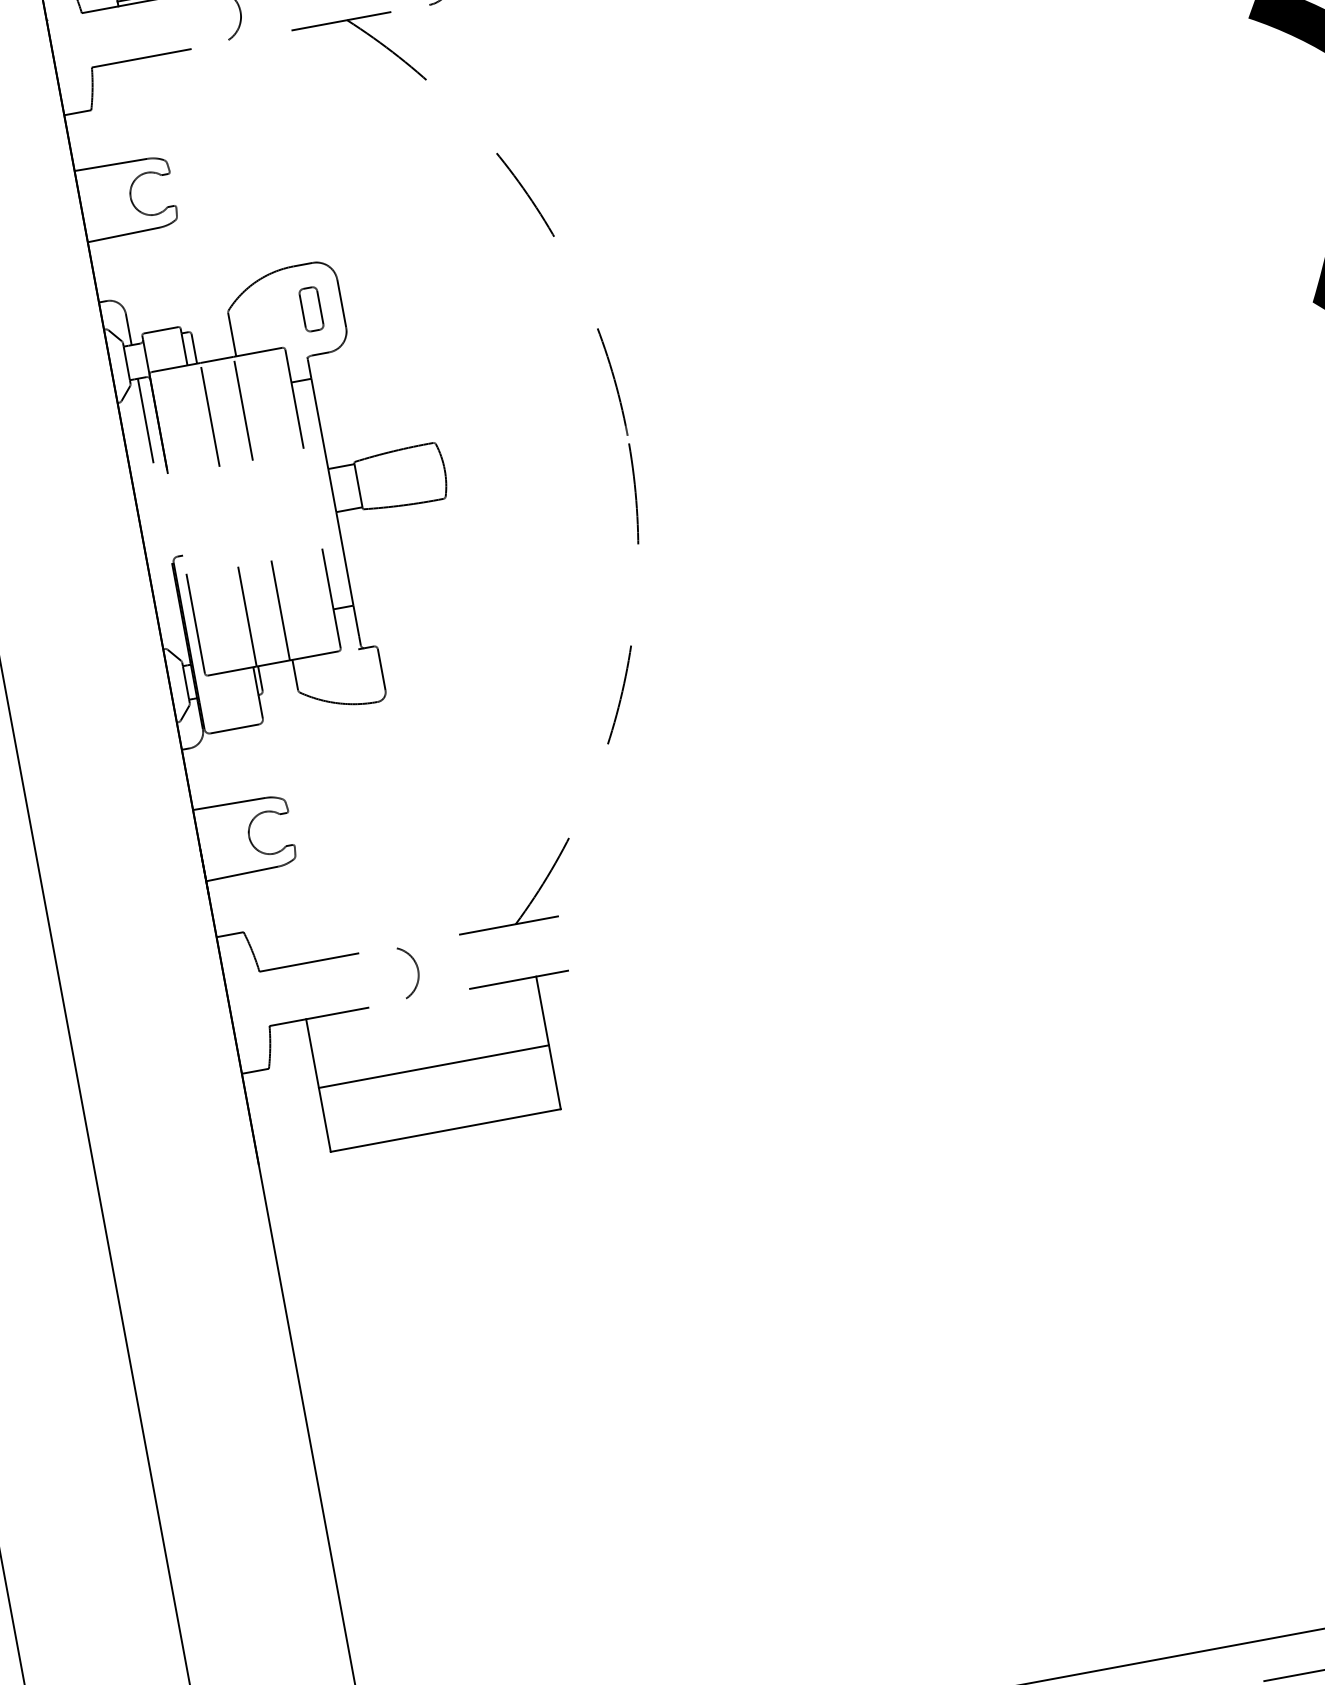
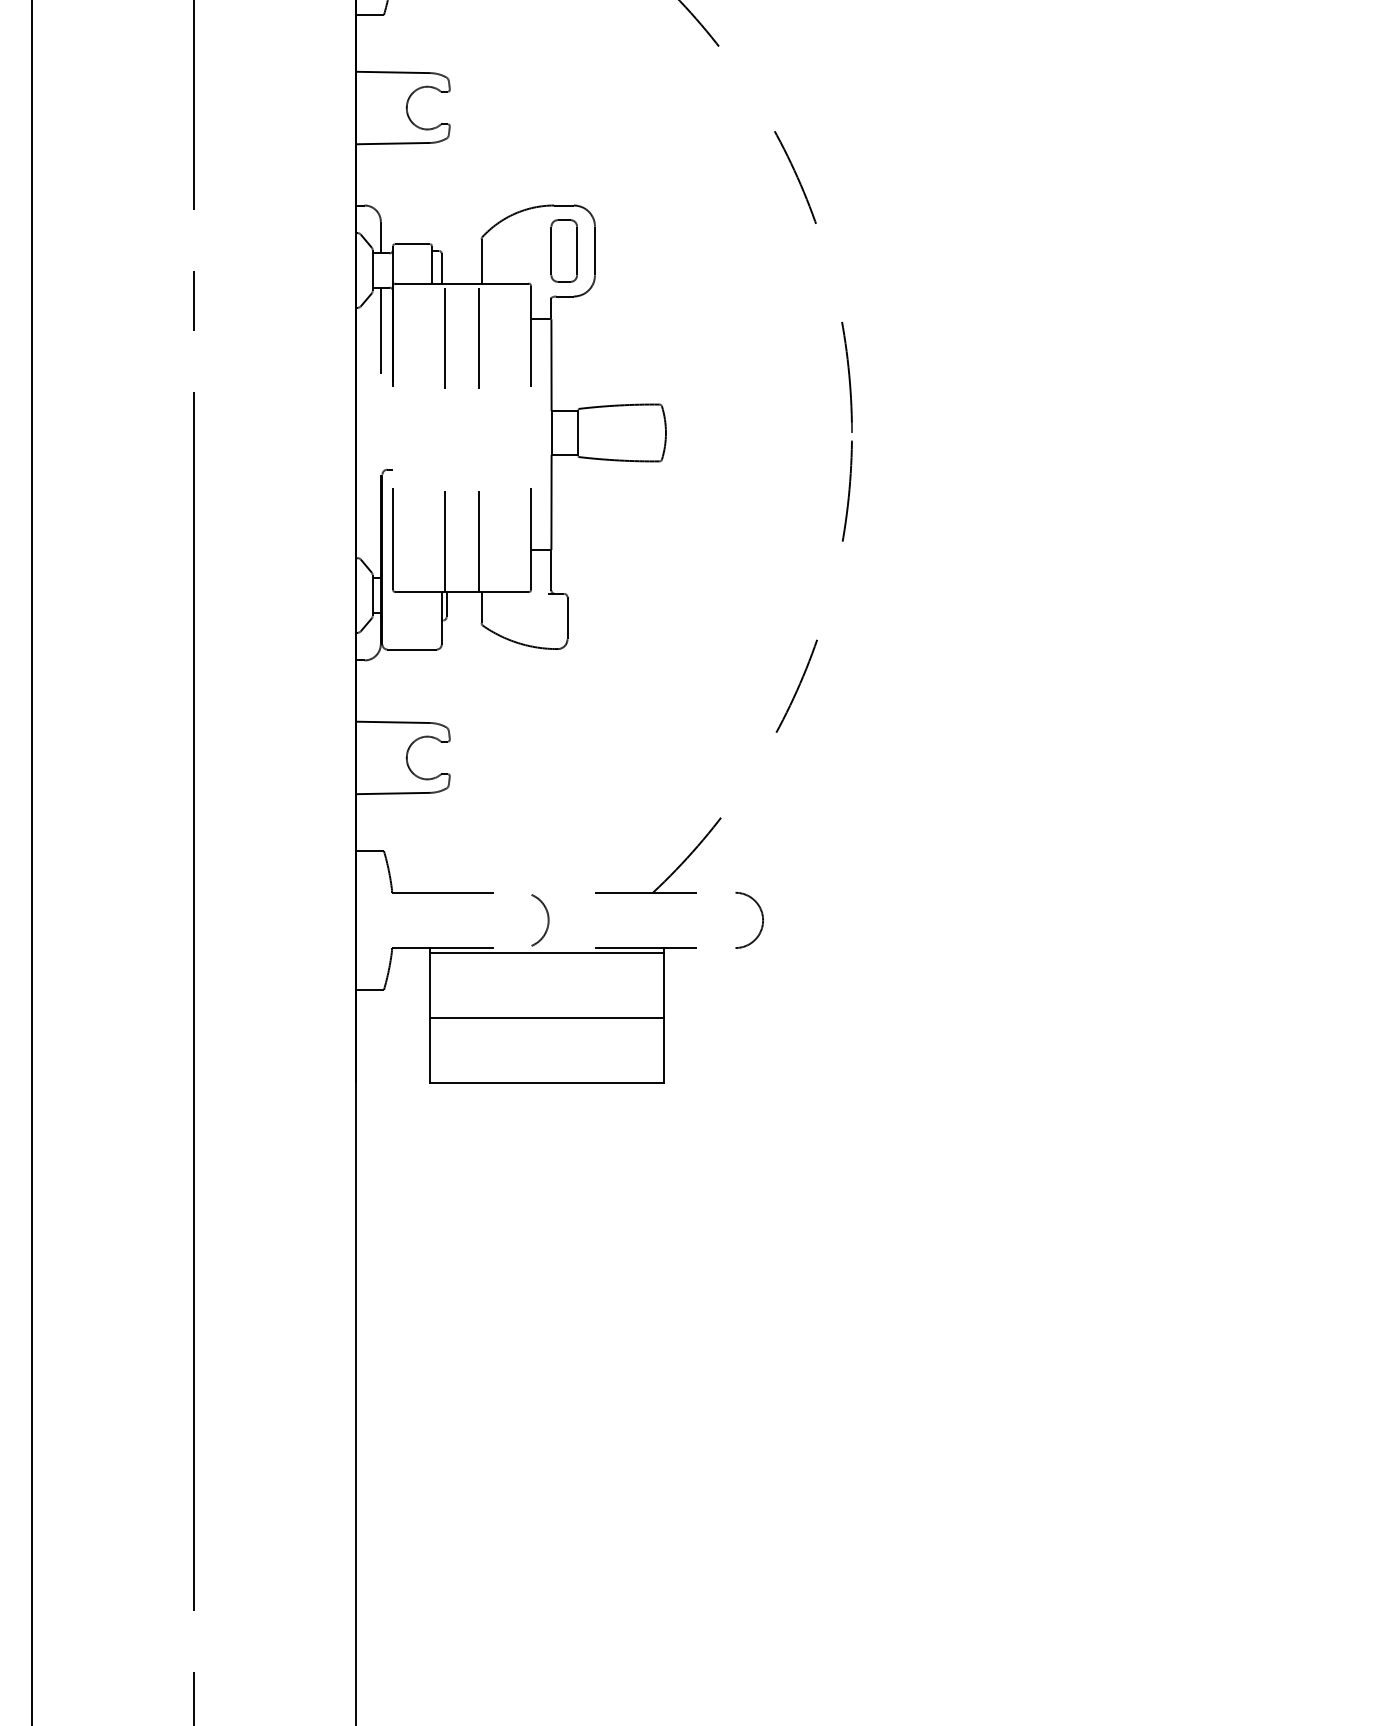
part: (310, 308) -> (563, 250), size x1.43
arc: (626, 926) -> (761, 915), added
line: (421, 1002) -> (546, 952), added

